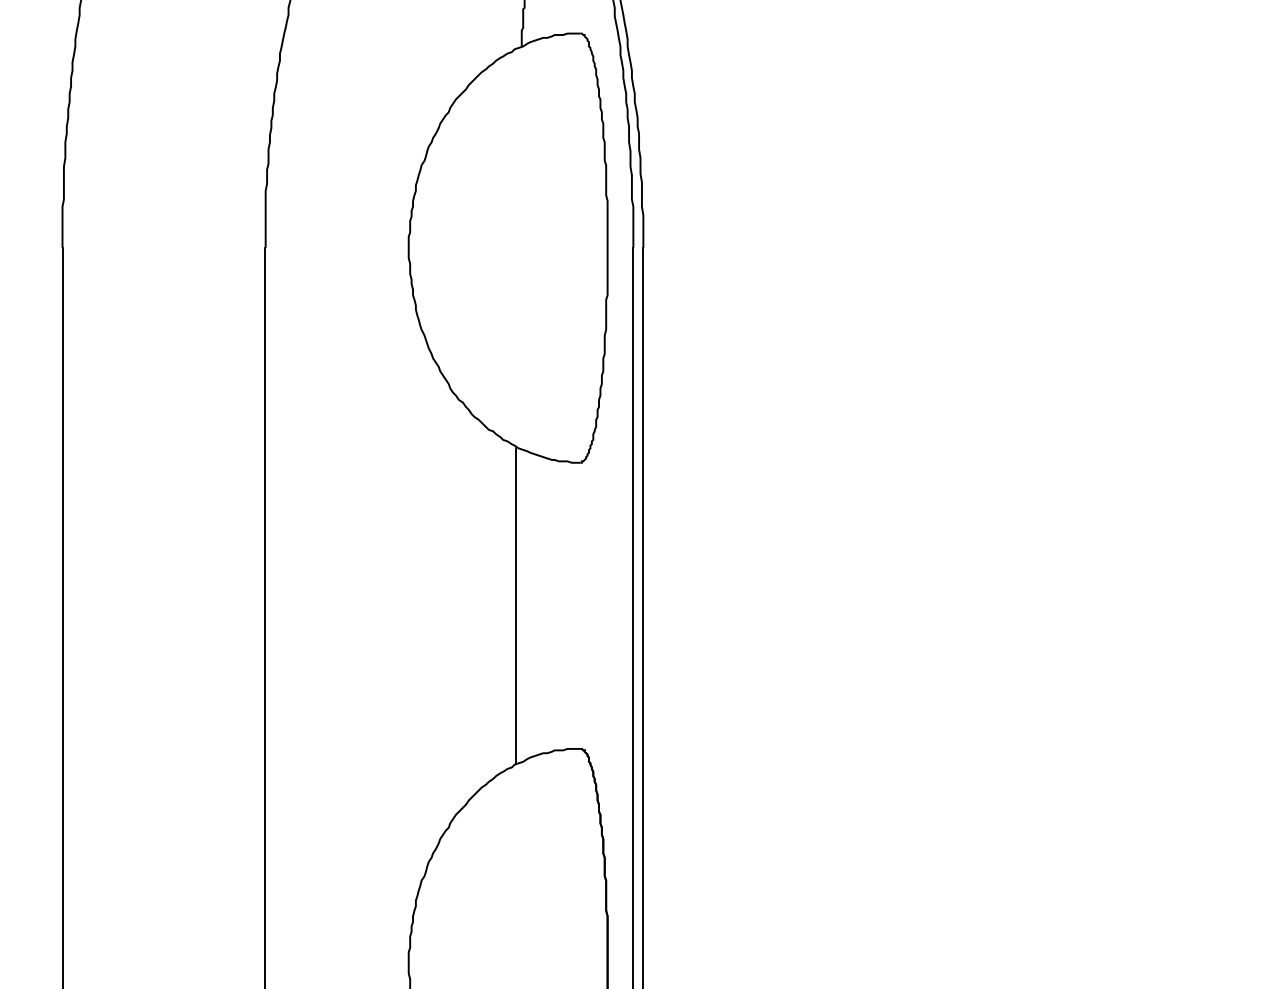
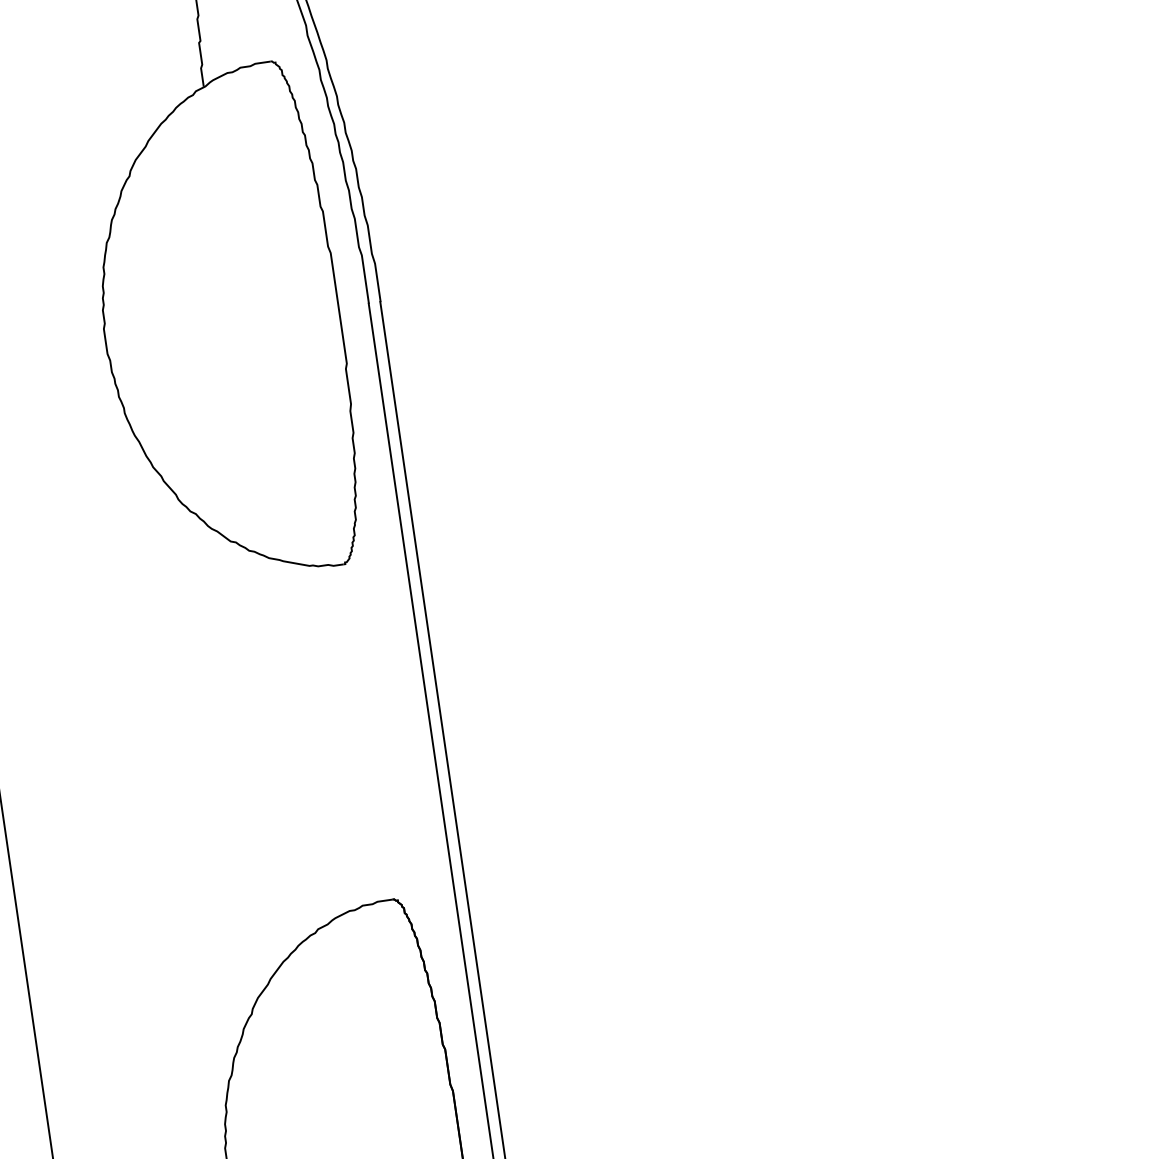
line: (515, 605) -> (291, 742), removed

